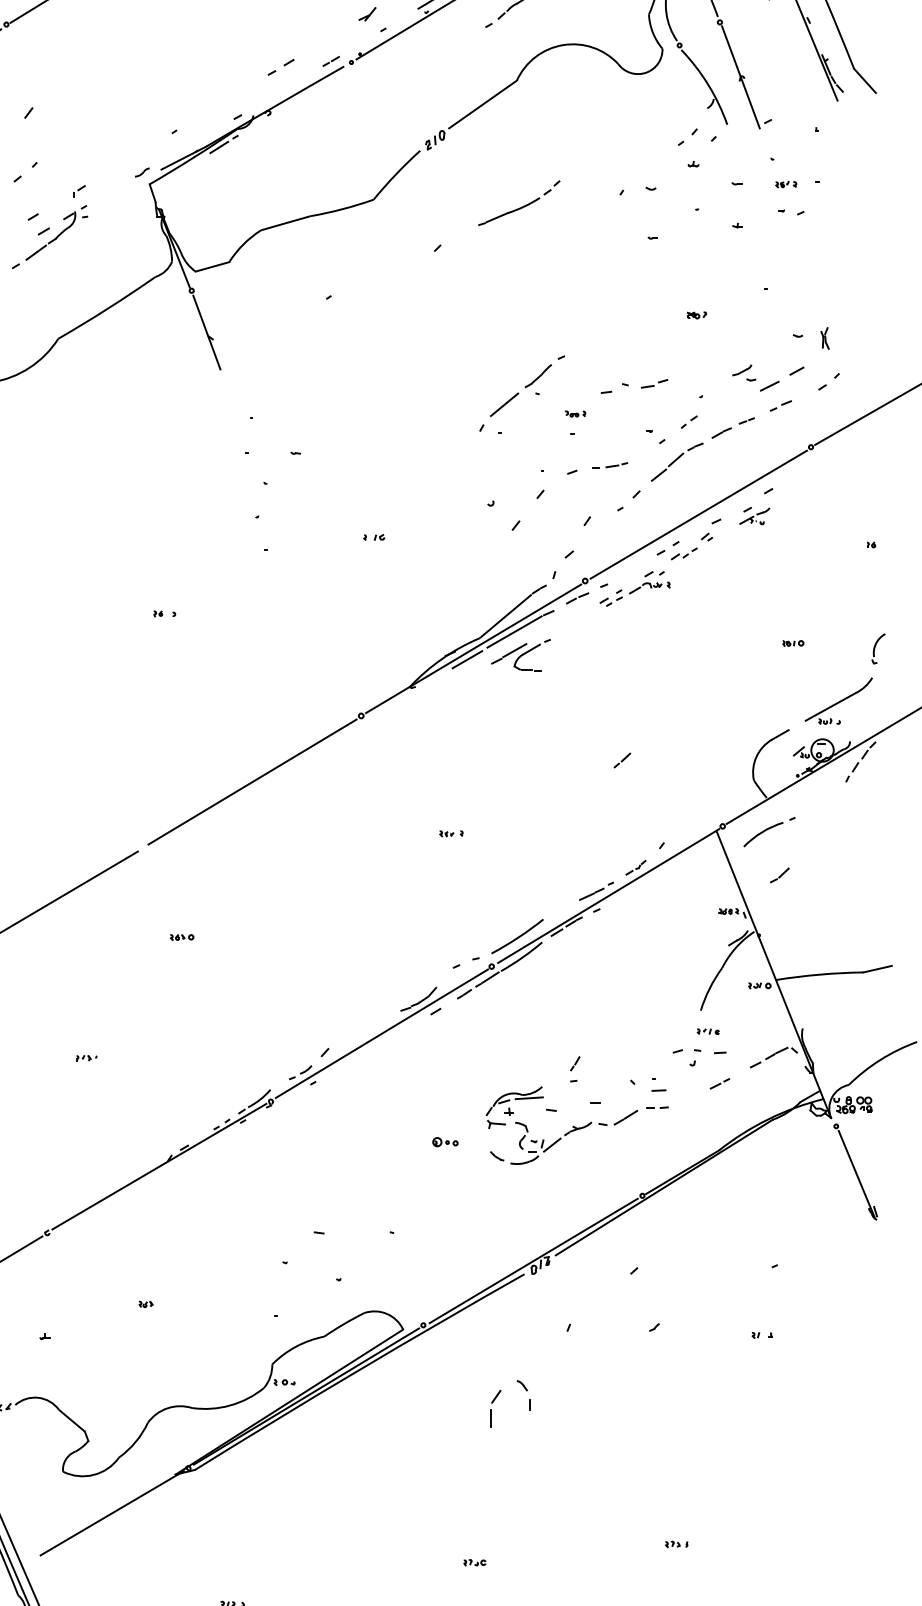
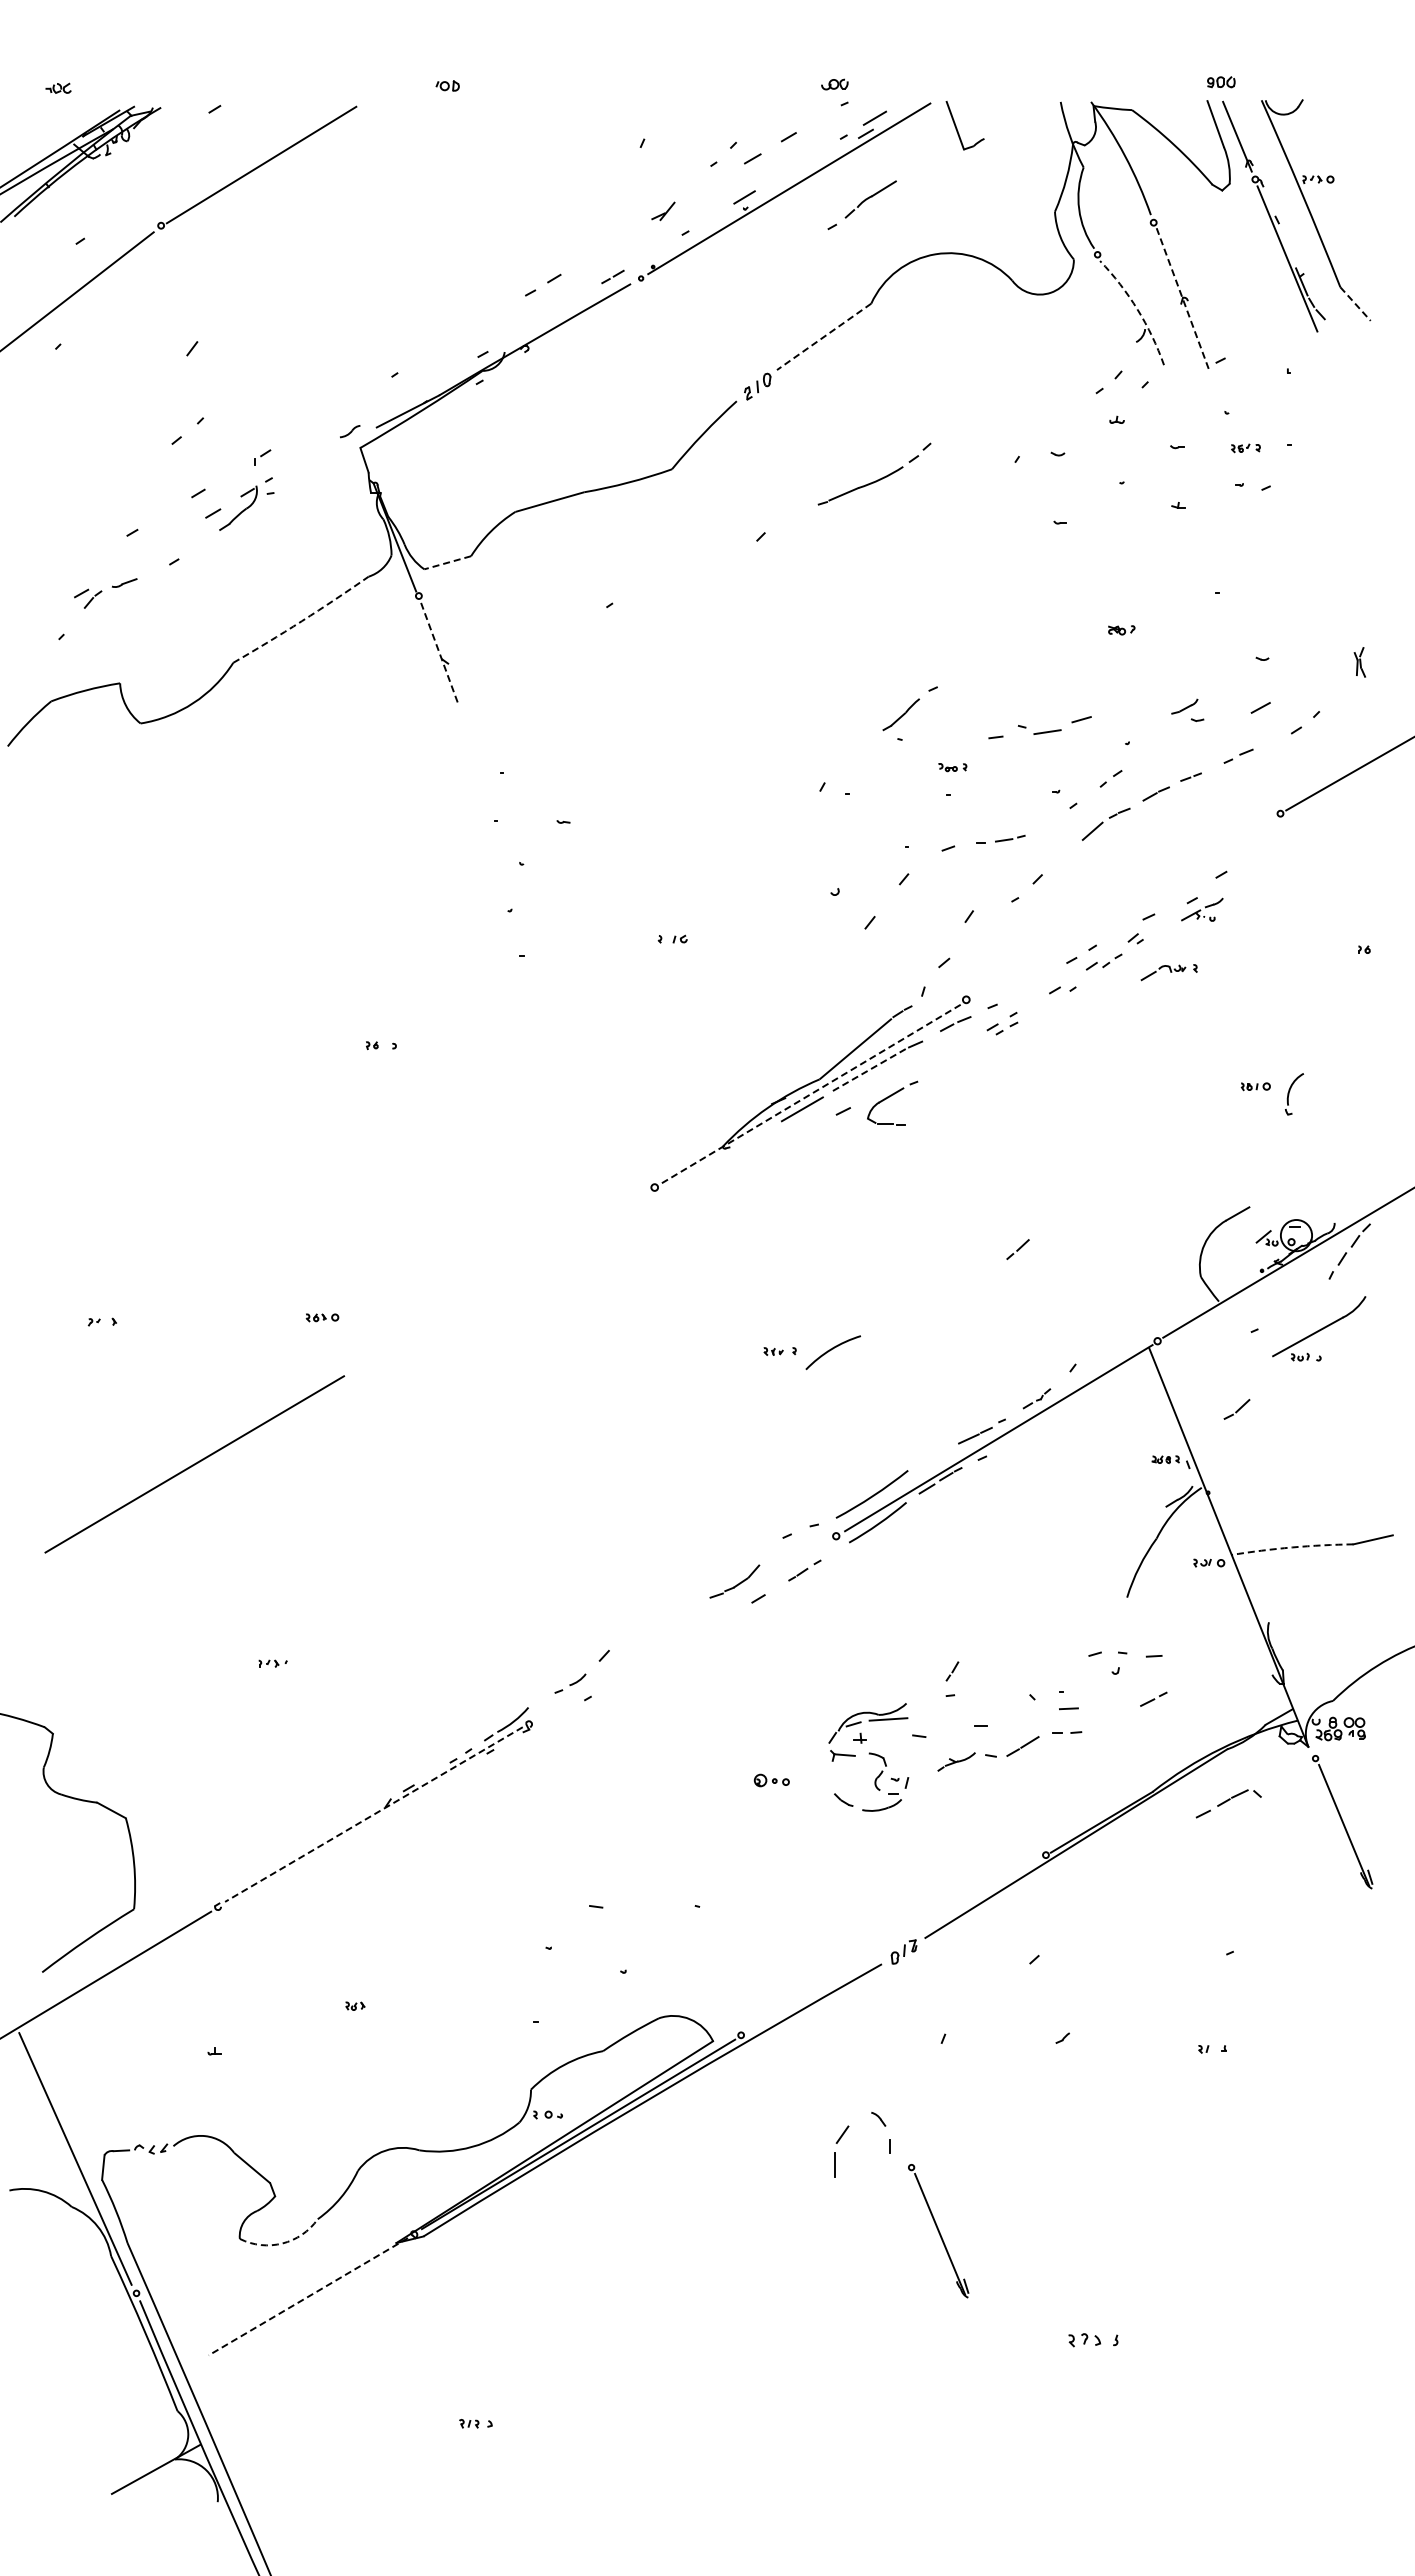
line: (740, 77) -> (1182, 299), solid -> dashed
line: (864, 81) -> (1355, 304), solid -> dashed
arc: (708, 84) -> (1137, 309), solid -> dashed
line: (483, 104) -> (824, 336), solid -> dashed
line: (218, 147) -> (456, 396), removed
line: (36, 252) -> (202, 542), removed
line: (212, 266) -> (447, 562), solid -> dashed
arc: (107, 309) -> (301, 621), solid -> dashed
line: (206, 332) -> (439, 654), solid -> dashed
part: (824, 338) -> (1359, 662), moved
part: (654, 383) -> (1062, 725), size x1.6
line: (769, 385) -> (1222, 728), removed
line: (504, 404) -> (853, 754), removed
line: (658, 475) -> (1068, 852), removed
line: (698, 514) -> (1123, 907), removed
part: (649, 587) -> (1168, 972), moved
line: (514, 631) -> (868, 1070), solid -> dashed
line: (473, 649) -> (810, 1094), solid -> dashed
part: (878, 649) -> (1294, 1094), moved
line: (514, 650) -> (868, 1096), removed
part: (839, 700) -> (1319, 1328), moved
line: (252, 782) -> (503, 1279), removed
arc: (762, 833) -> (831, 1350), moved
part: (182, 937) -> (322, 1317), moved
arc: (819, 974) -> (1292, 1547), solid -> dashed
line: (489, 977) -> (833, 1551), removed
part: (708, 1031) -> (1137, 1626), removed
line: (381, 1033) -> (683, 1629), removed
part: (773, 1057) -> (1228, 1803), moved
line: (552, 1145) -> (920, 1784), removed
line: (159, 1166) -> (373, 1814), solid -> dashed
line: (533, 1260) -> (894, 1945), removed
part: (565, 1466) -> (938, 2231), added
arc: (93, 1474) -> (282, 2243), solid -> dashed
line: (112, 1513) -> (308, 2296), solid -> dashed
part: (676, 1543) -> (1093, 2339), size x1.6
part: (474, 1562) -> (812, 2365), removed

